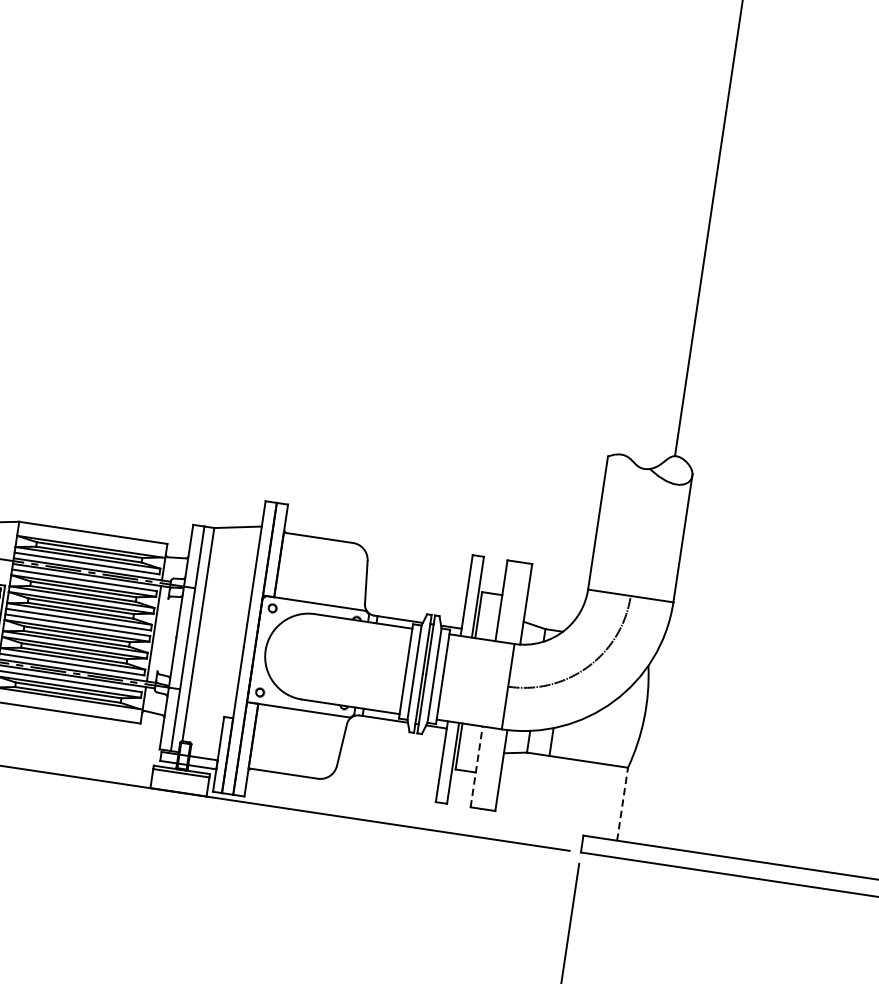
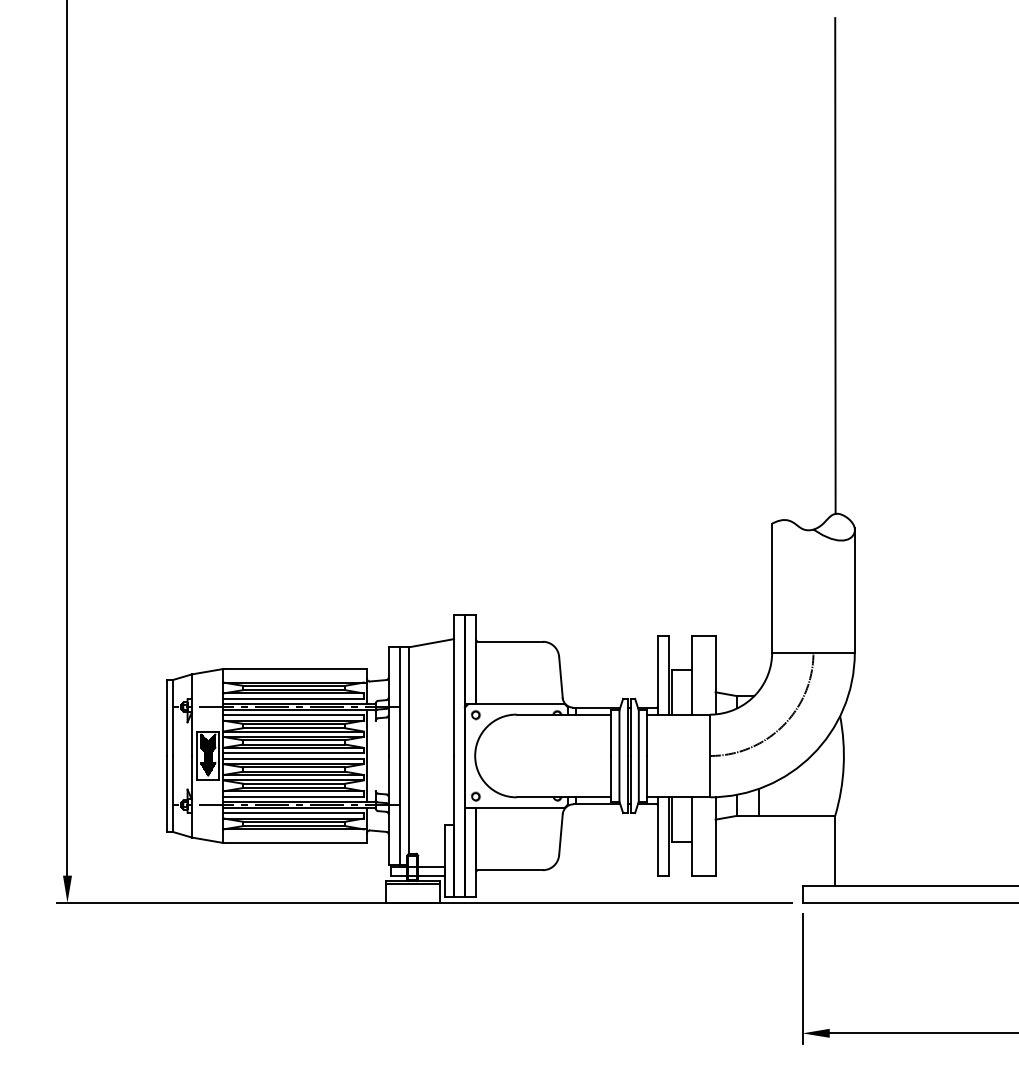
line: (476, 765) -> (691, 835), dashed -> solid
line: (622, 803) -> (835, 850), dashed -> solid

